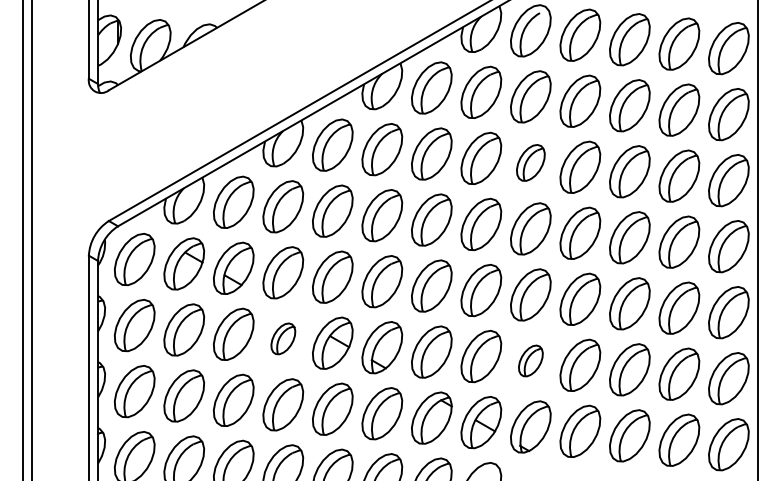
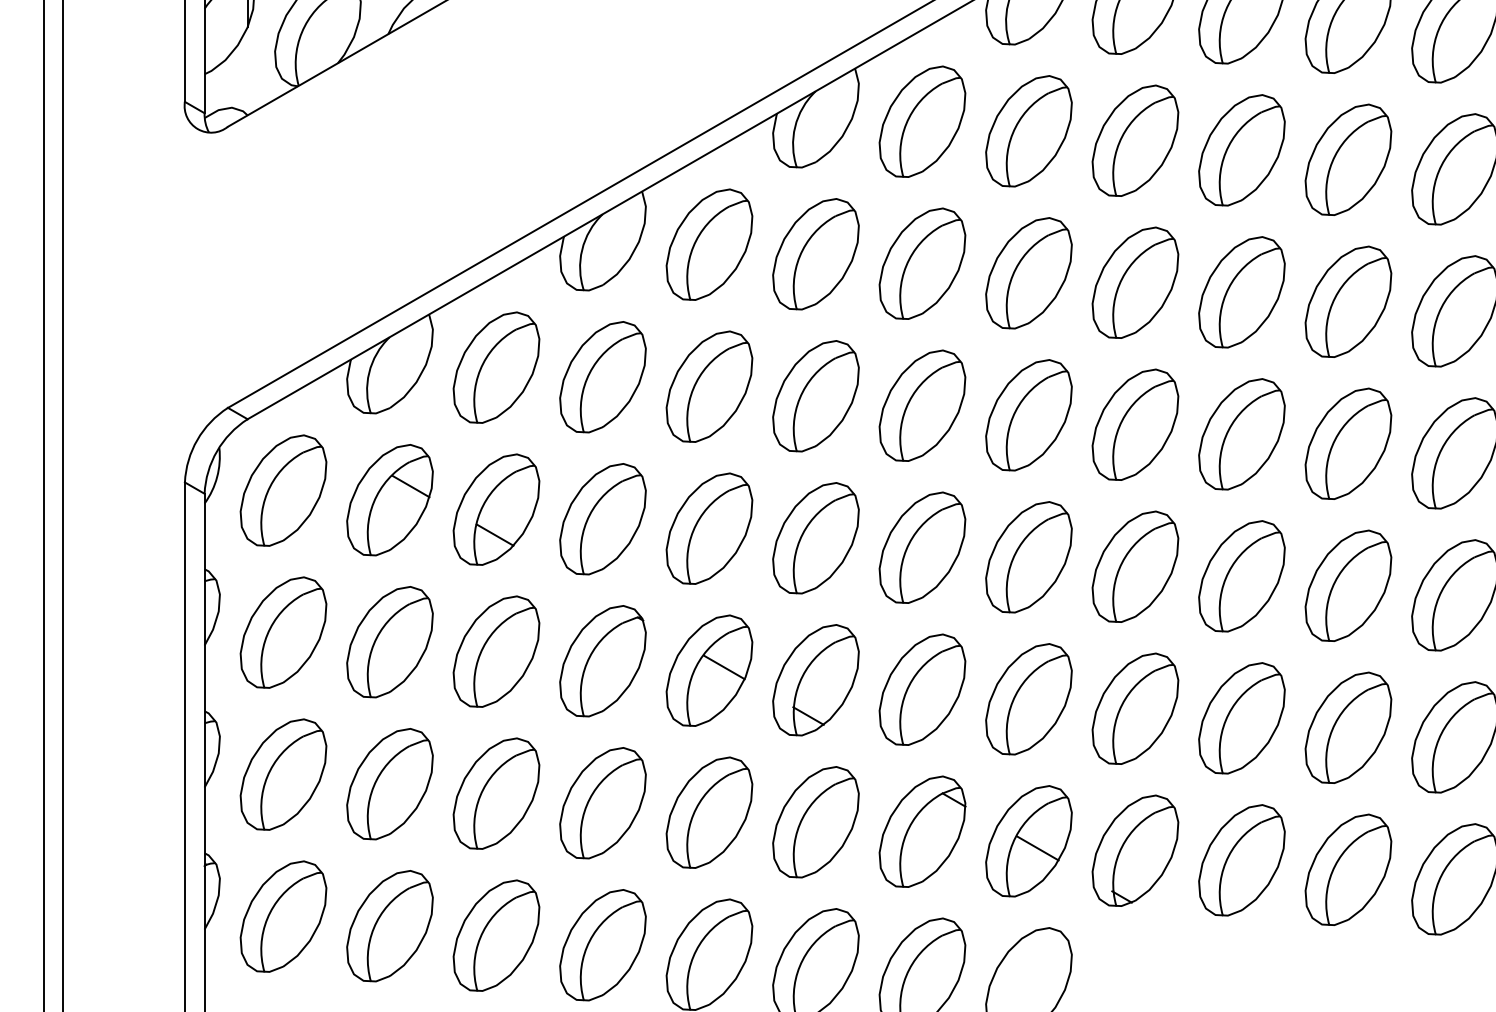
part: (530, 162) -> (1134, 281), size x1.43
part: (283, 338) -> (603, 660), size x1.67
part: (530, 360) -> (1134, 707), size x1.67

